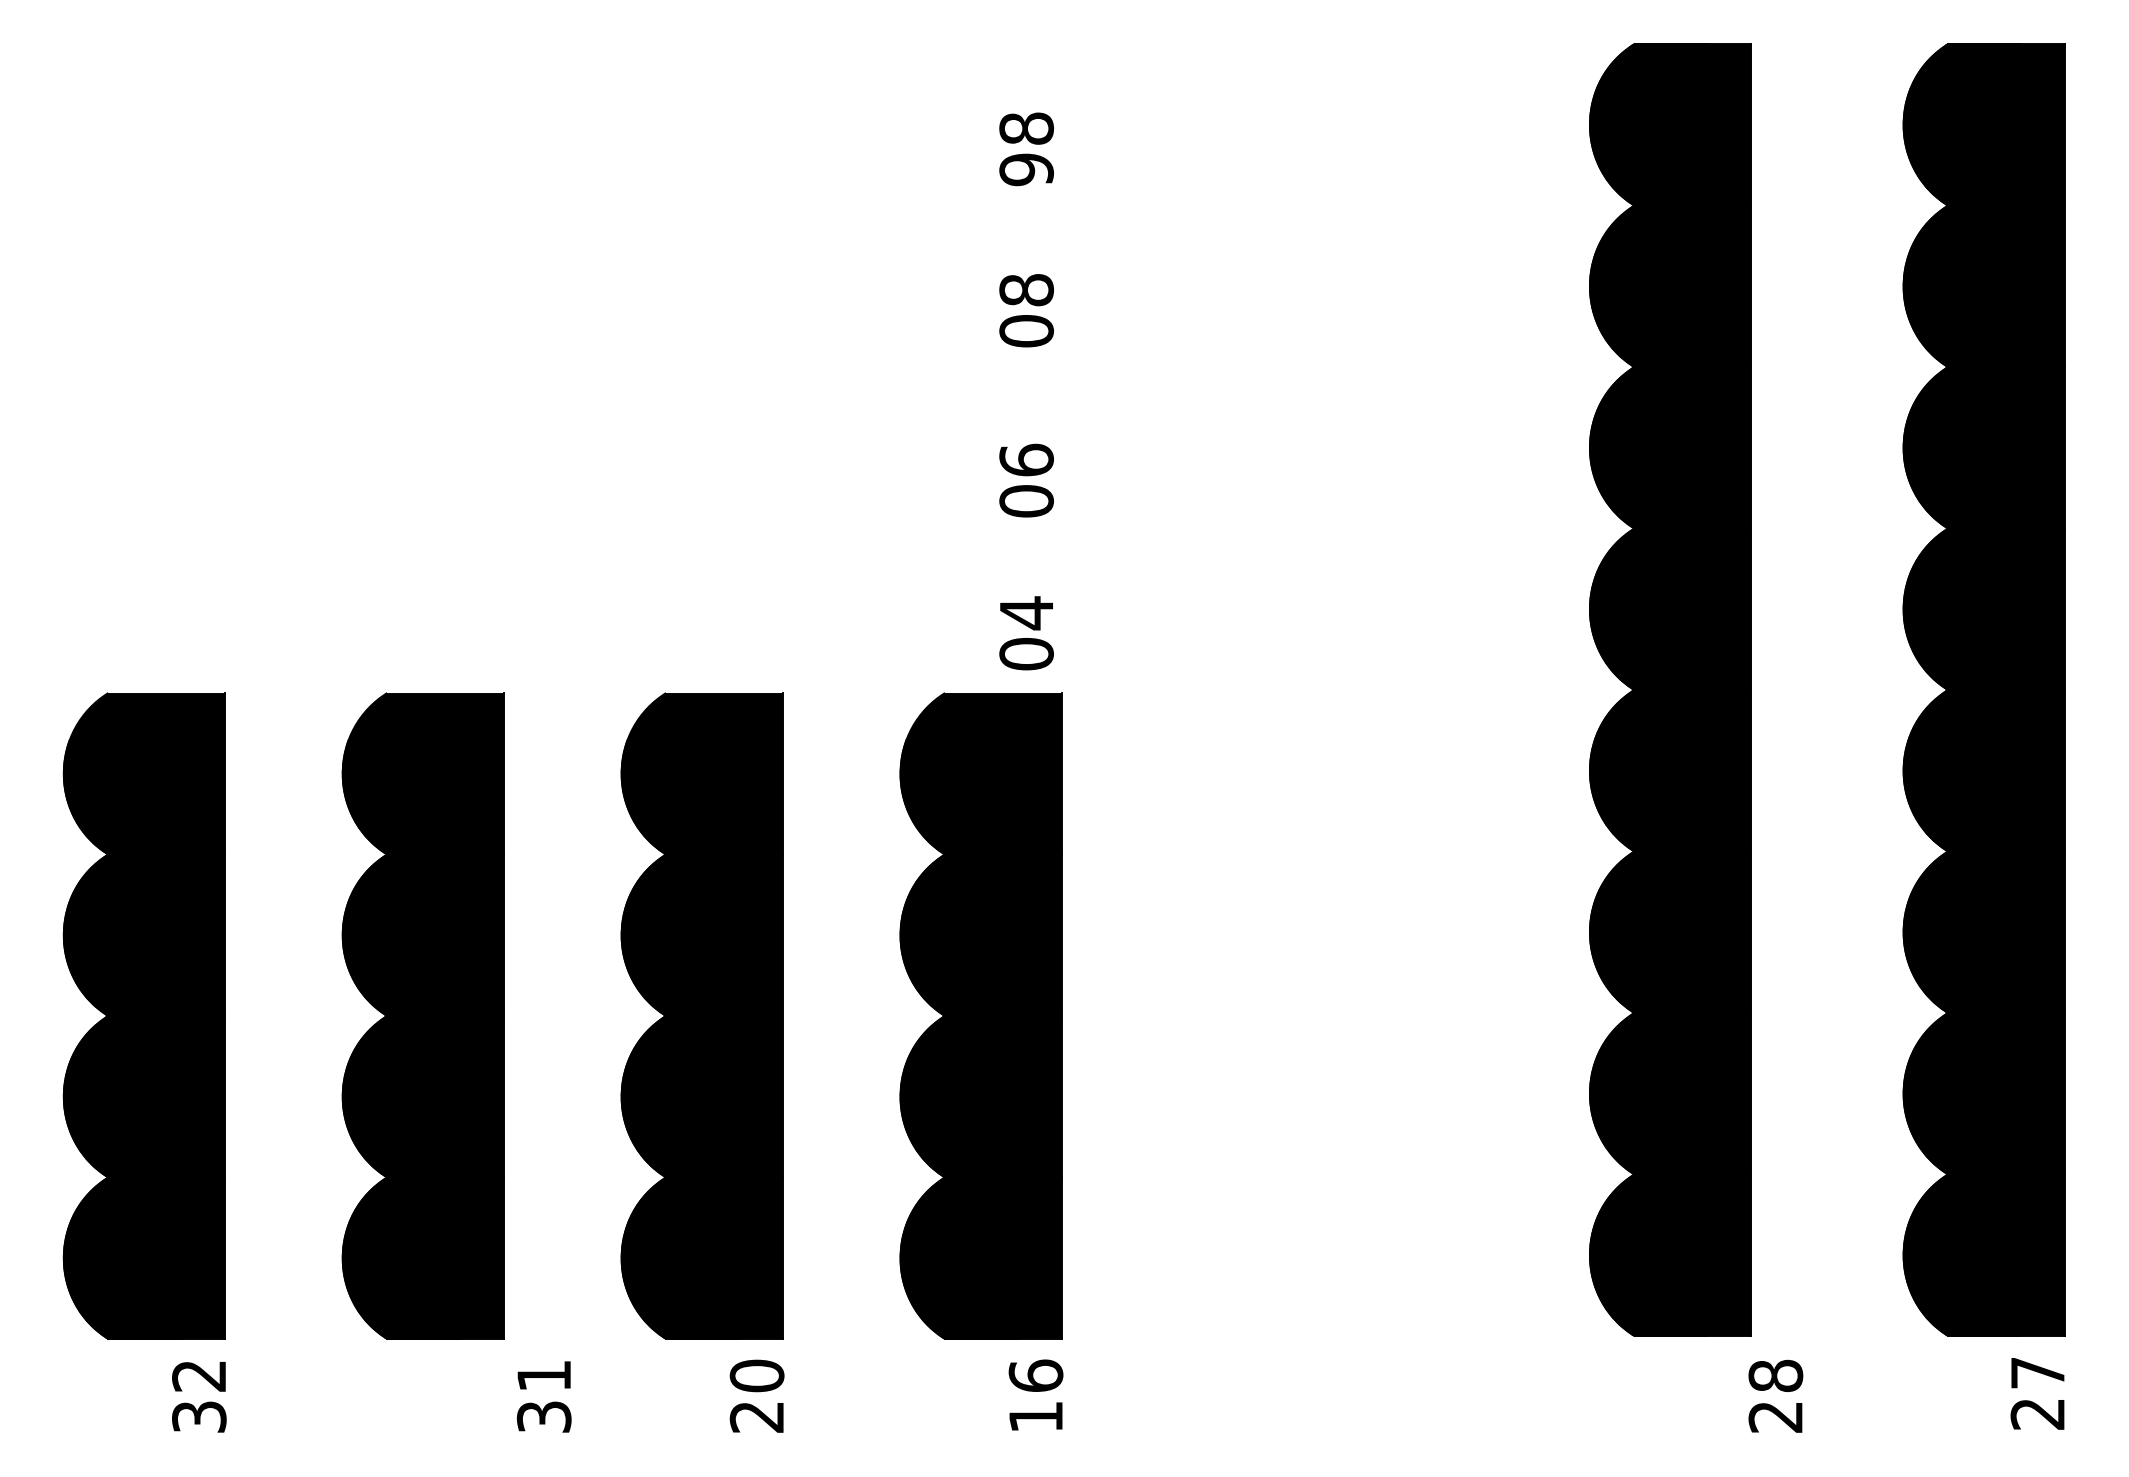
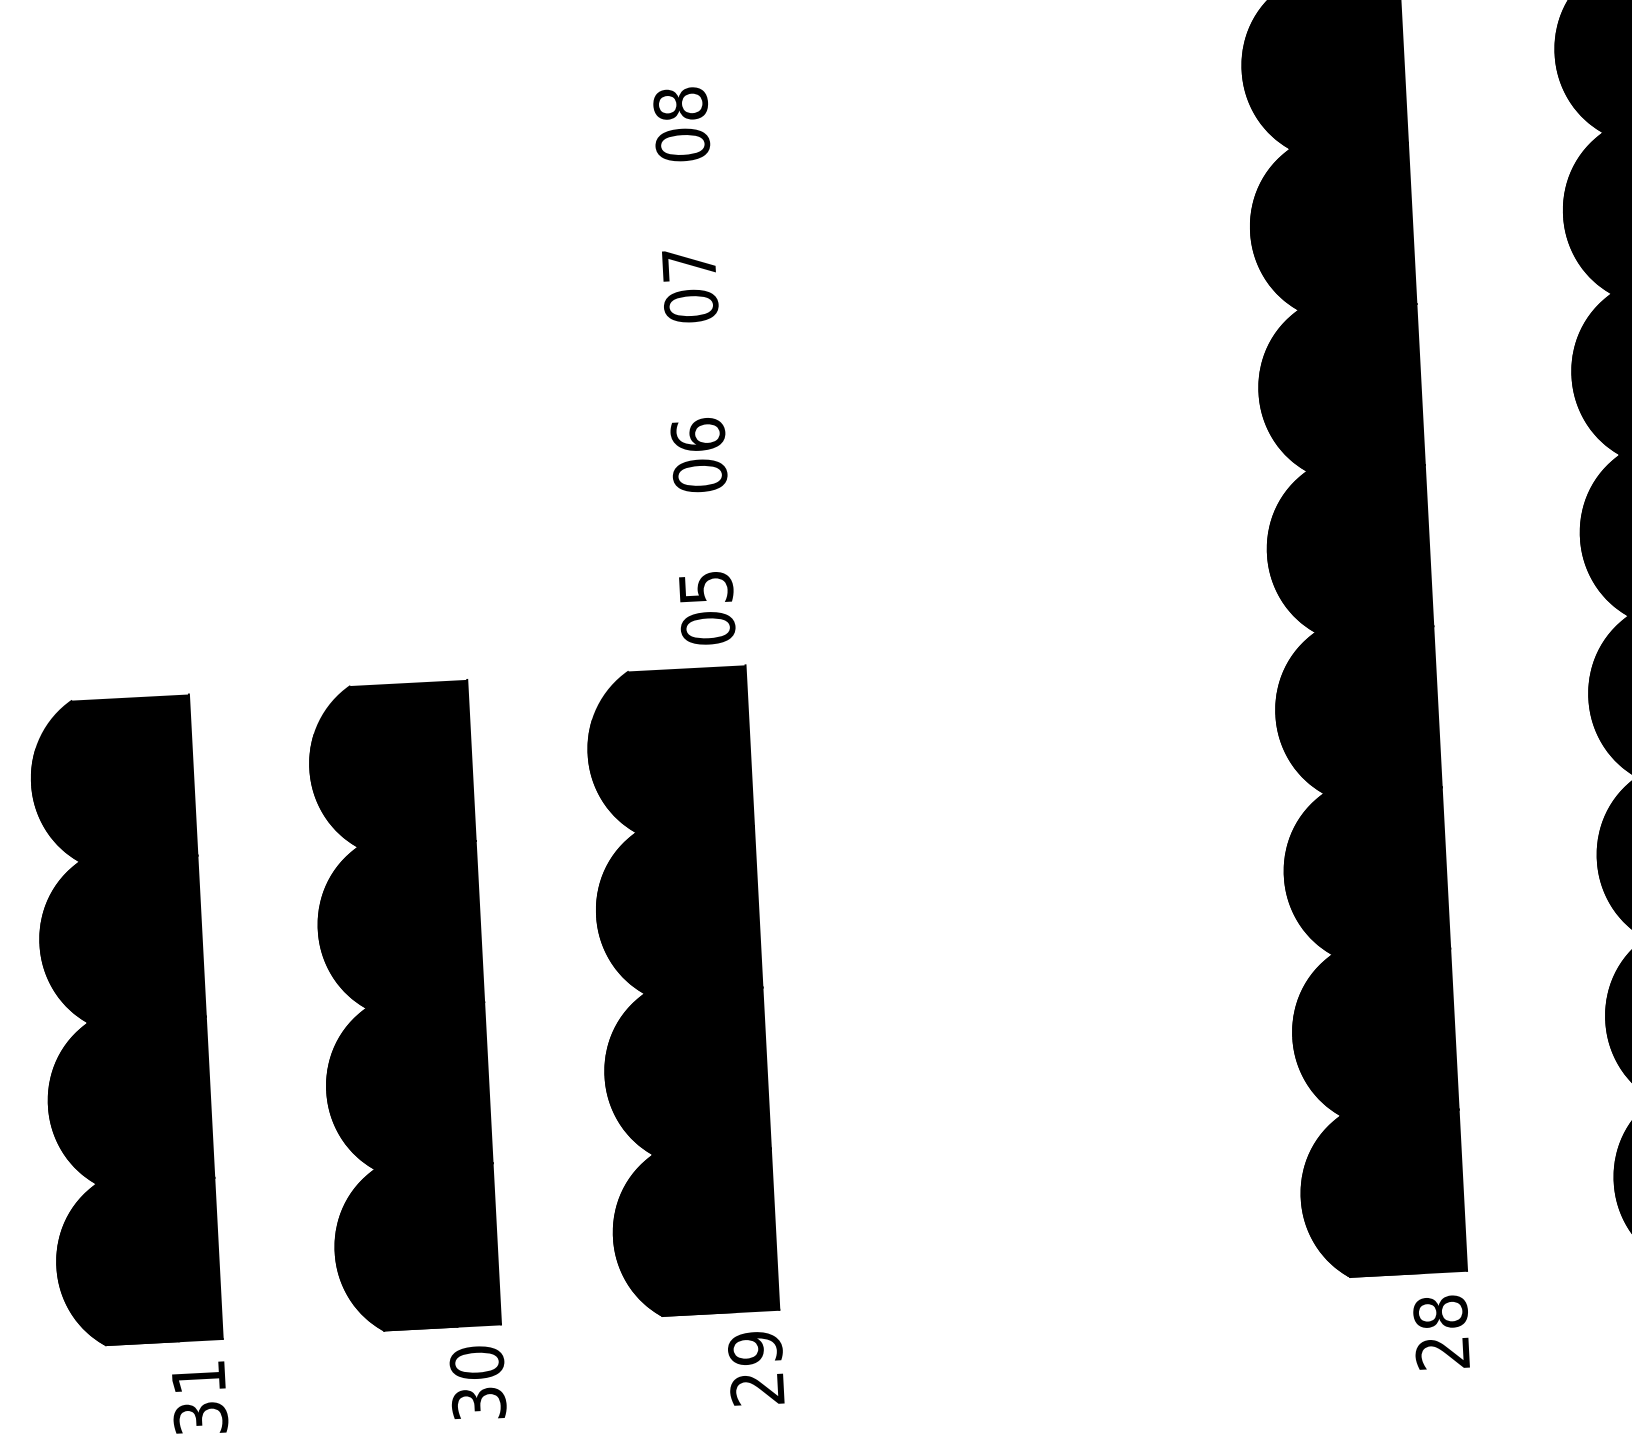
text: (1026, 169) -> (682, 144), 98 -> 08
text: (1026, 290) -> (688, 265), 08 -> 07
text: (1026, 613) -> (705, 587), 04 -> 05
text: (1035, 1395) -> (755, 1367), 16 -> 29
text: (1775, 1395) -> (1441, 1331), moved
text: (543, 1396) -> (199, 1397), moved
text: (756, 1416) -> (478, 1403), 20 -> 30

